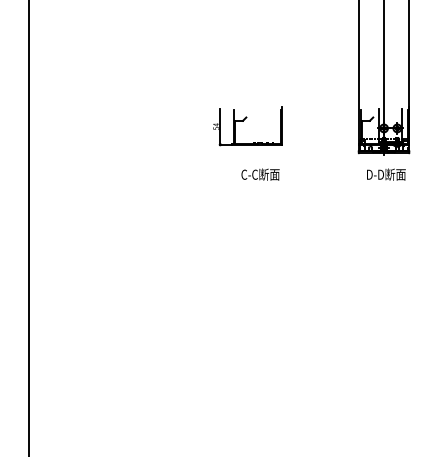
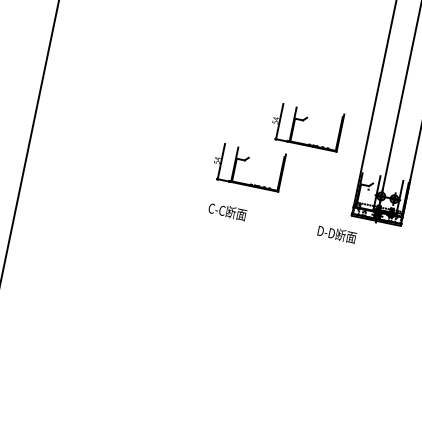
part: (292, 70) -> (303, 121), added
text: (260, 174) -> (227, 211), moved
text: (386, 174) -> (337, 234), moved

